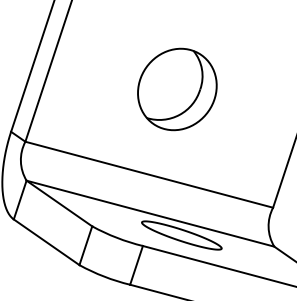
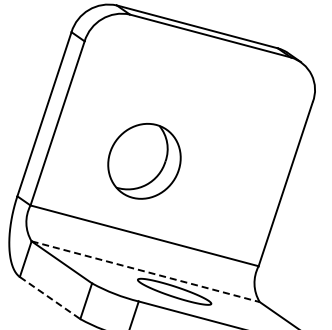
part: (177, 89) -> (144, 161), moved
line: (151, 213) -> (146, 271), solid -> dashed
line: (47, 242) -> (50, 298), solid -> dashed

